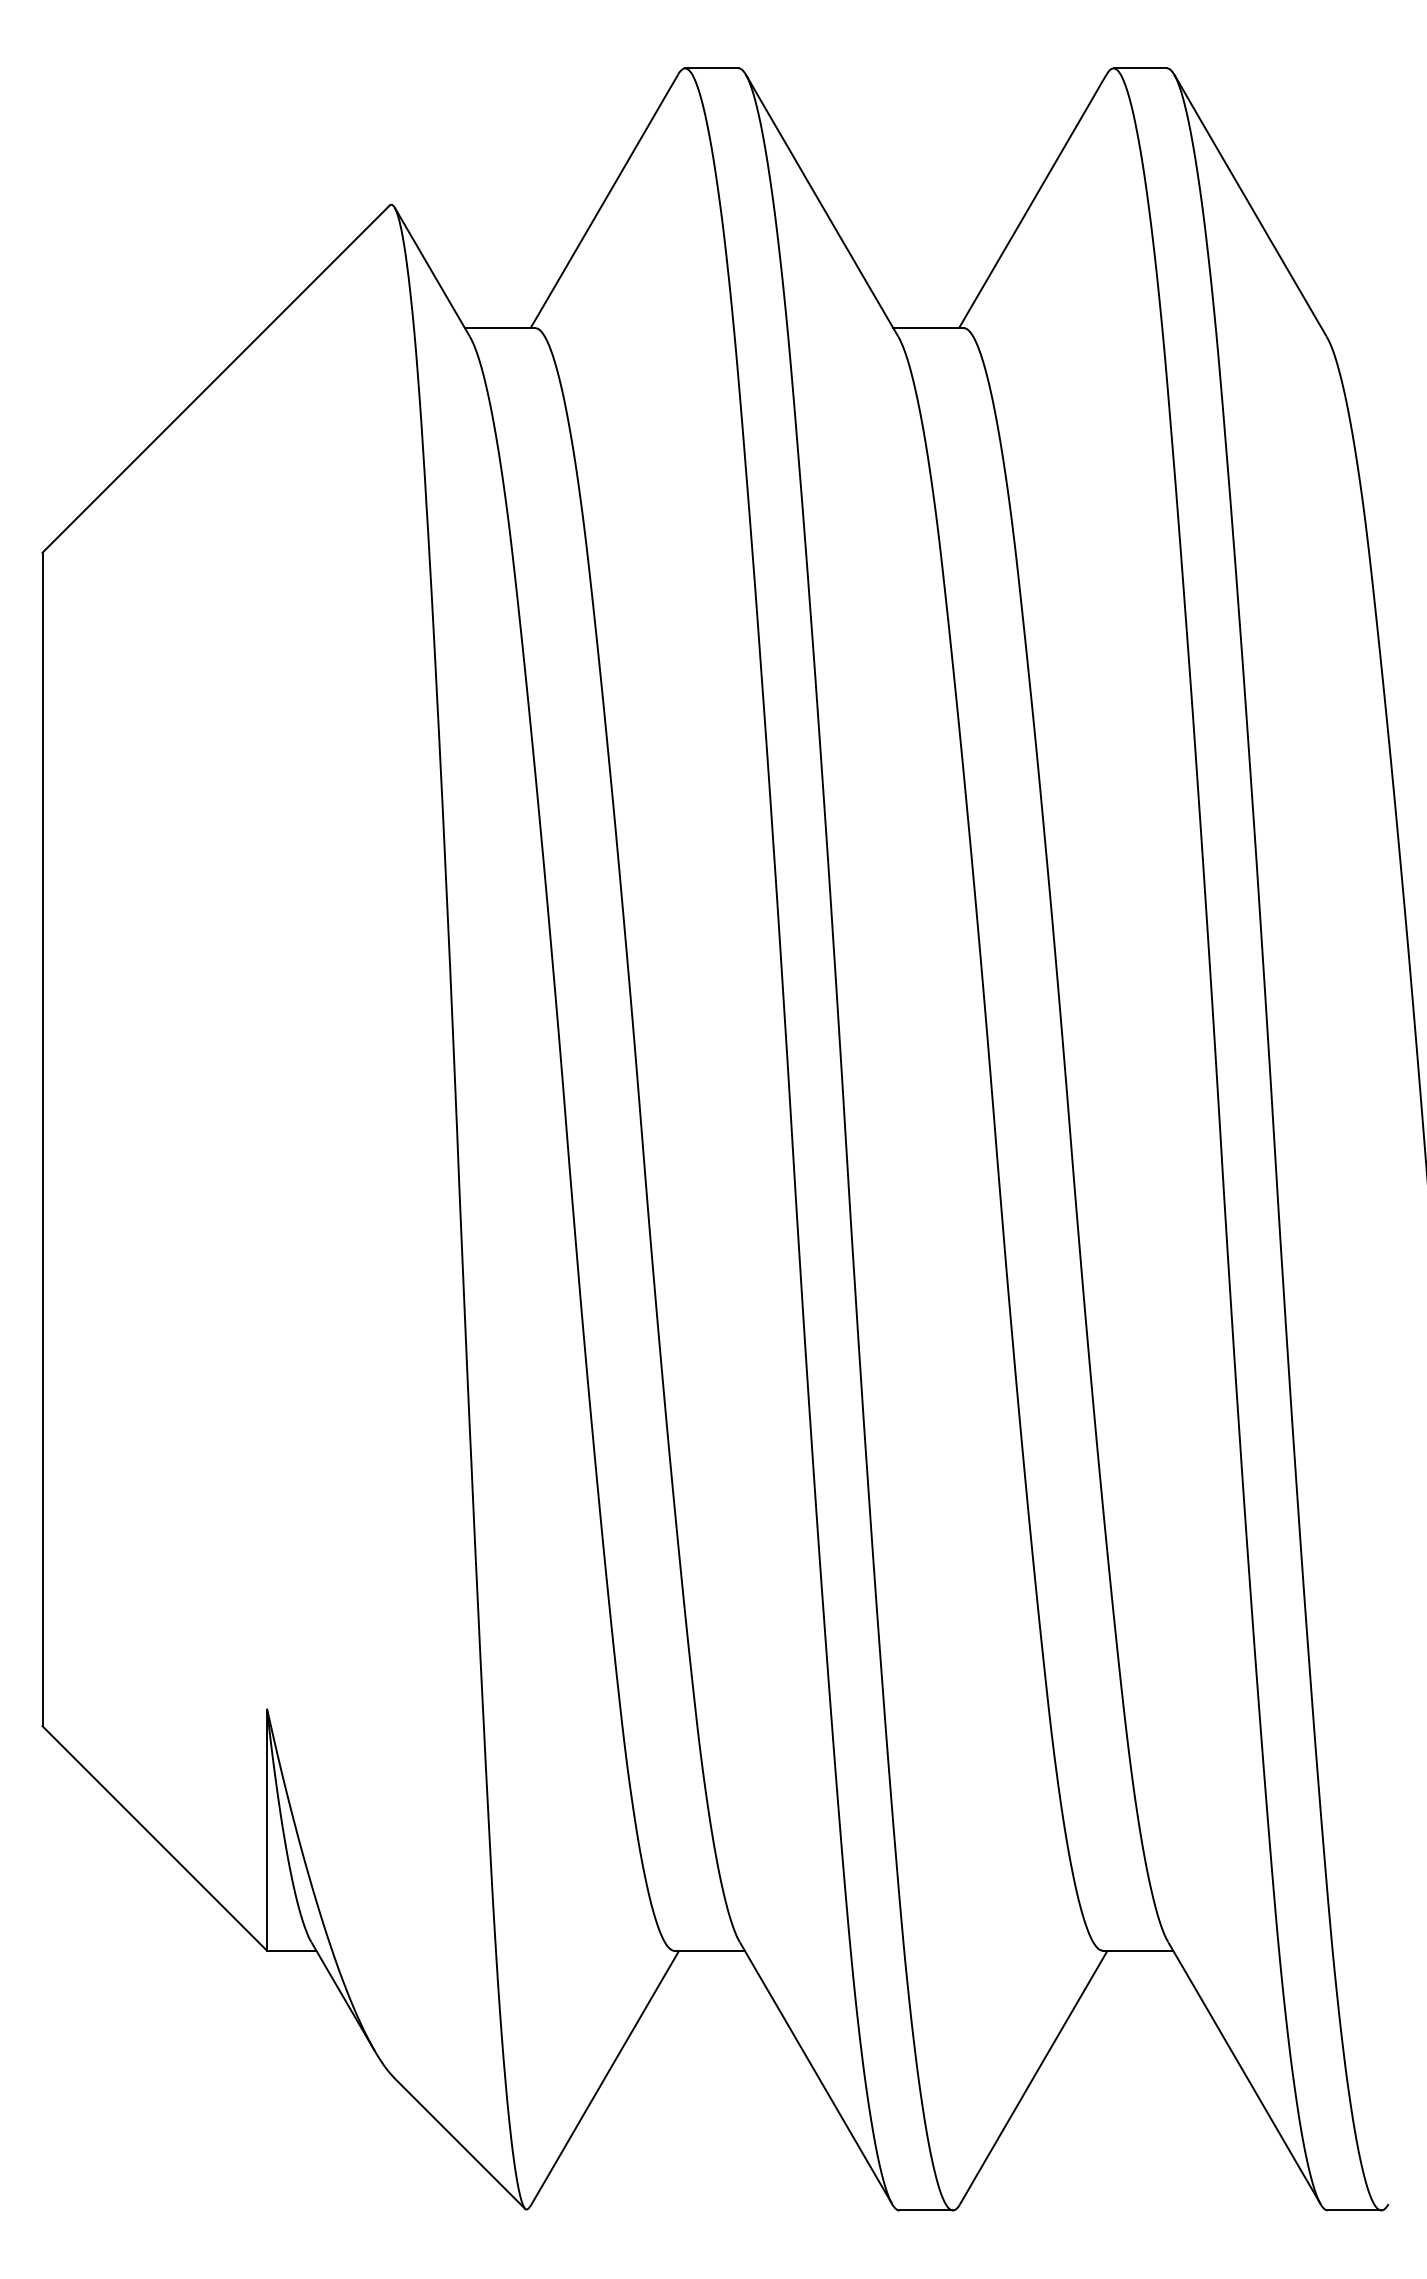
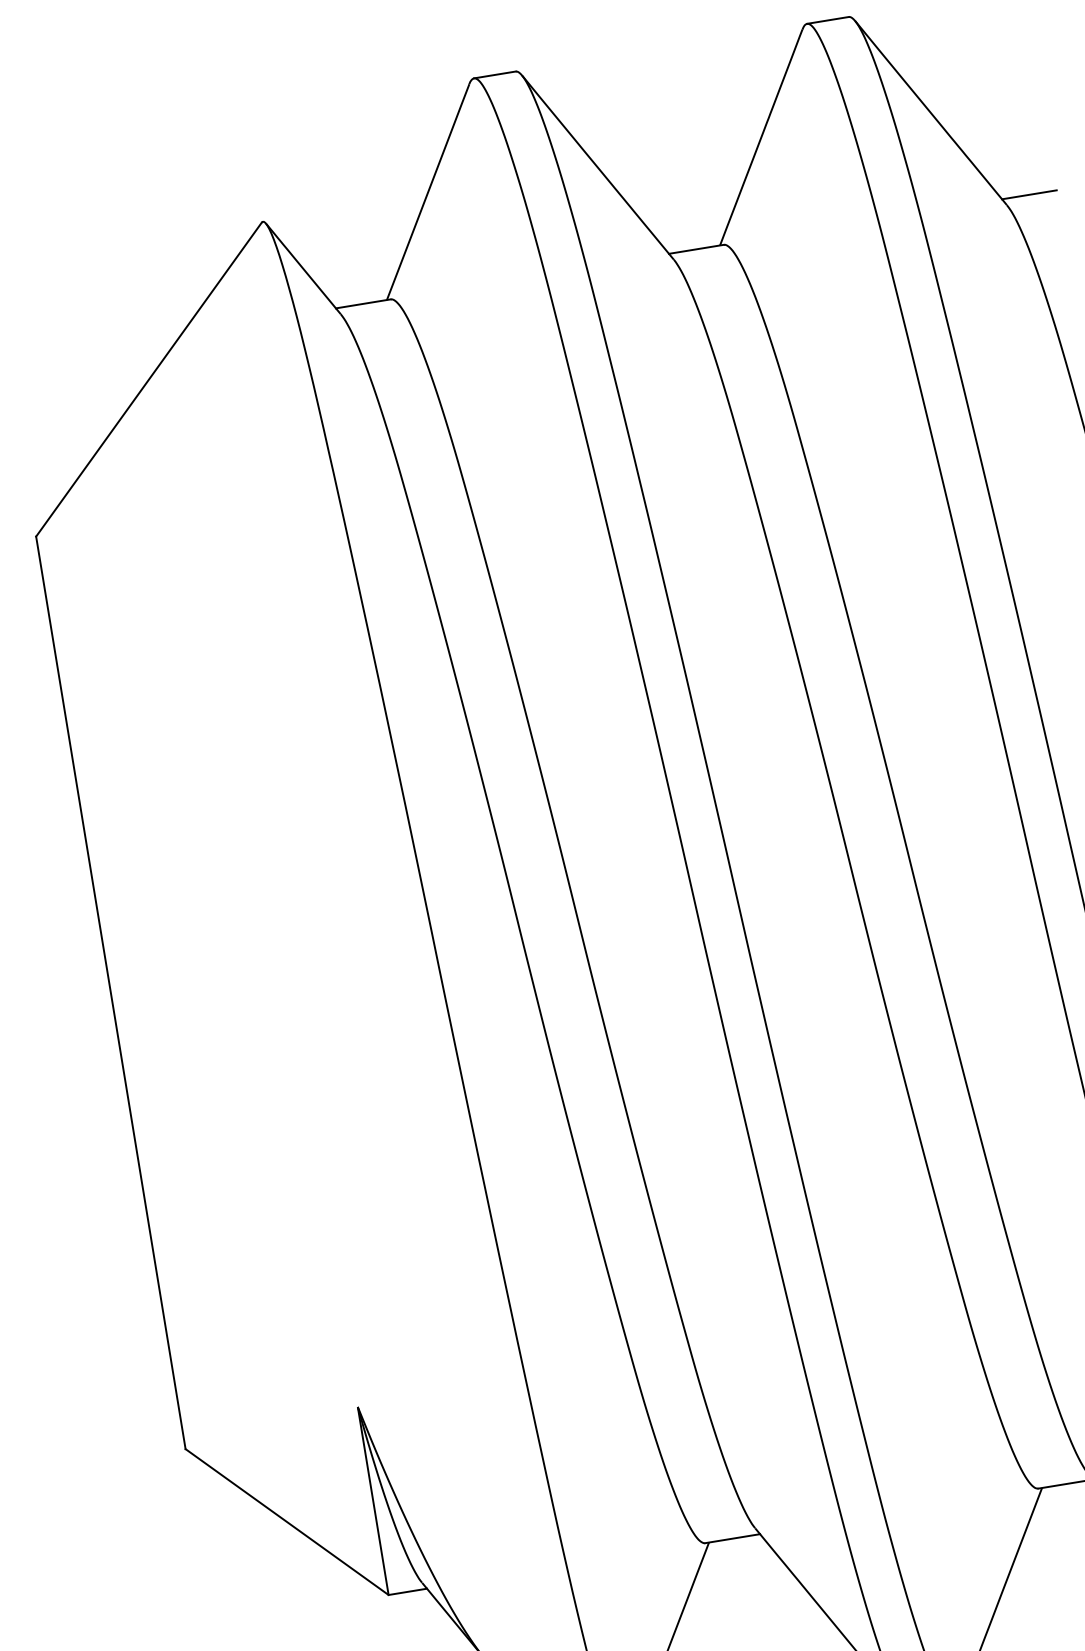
line: (1356, 328) -> (1029, 195), added

